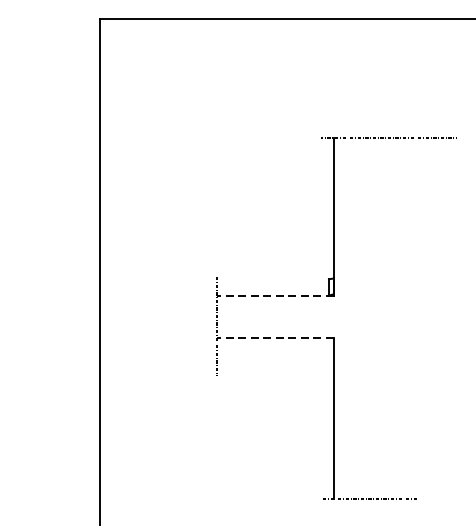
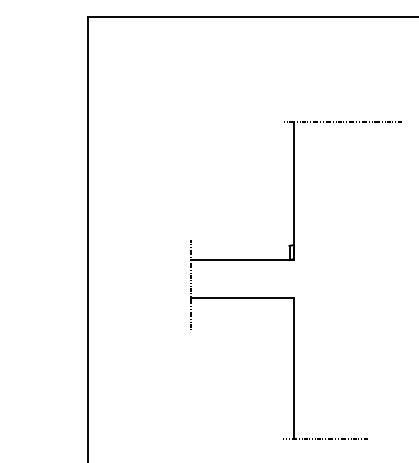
line: (275, 295) -> (242, 260), dashed -> solid
line: (275, 337) -> (242, 297), dashed -> solid

